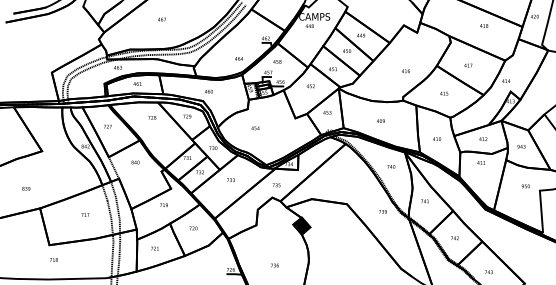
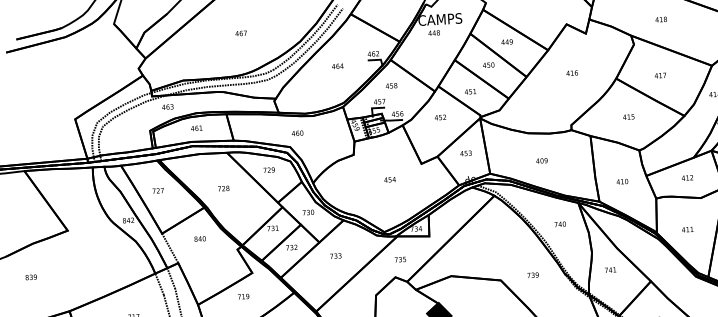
text: (161, 19) -> (240, 33), moved
text: (484, 25) -> (661, 18), moved
text: (239, 58) -> (338, 65), moved
text: (405, 71) -> (571, 73), moved
text: (152, 117) -> (223, 188), moved
text: (255, 128) -> (390, 180), moved
text: (481, 162) -> (687, 229), moved
text: (26, 188) -> (31, 276), moved
text: (382, 211) -> (532, 274), moved

